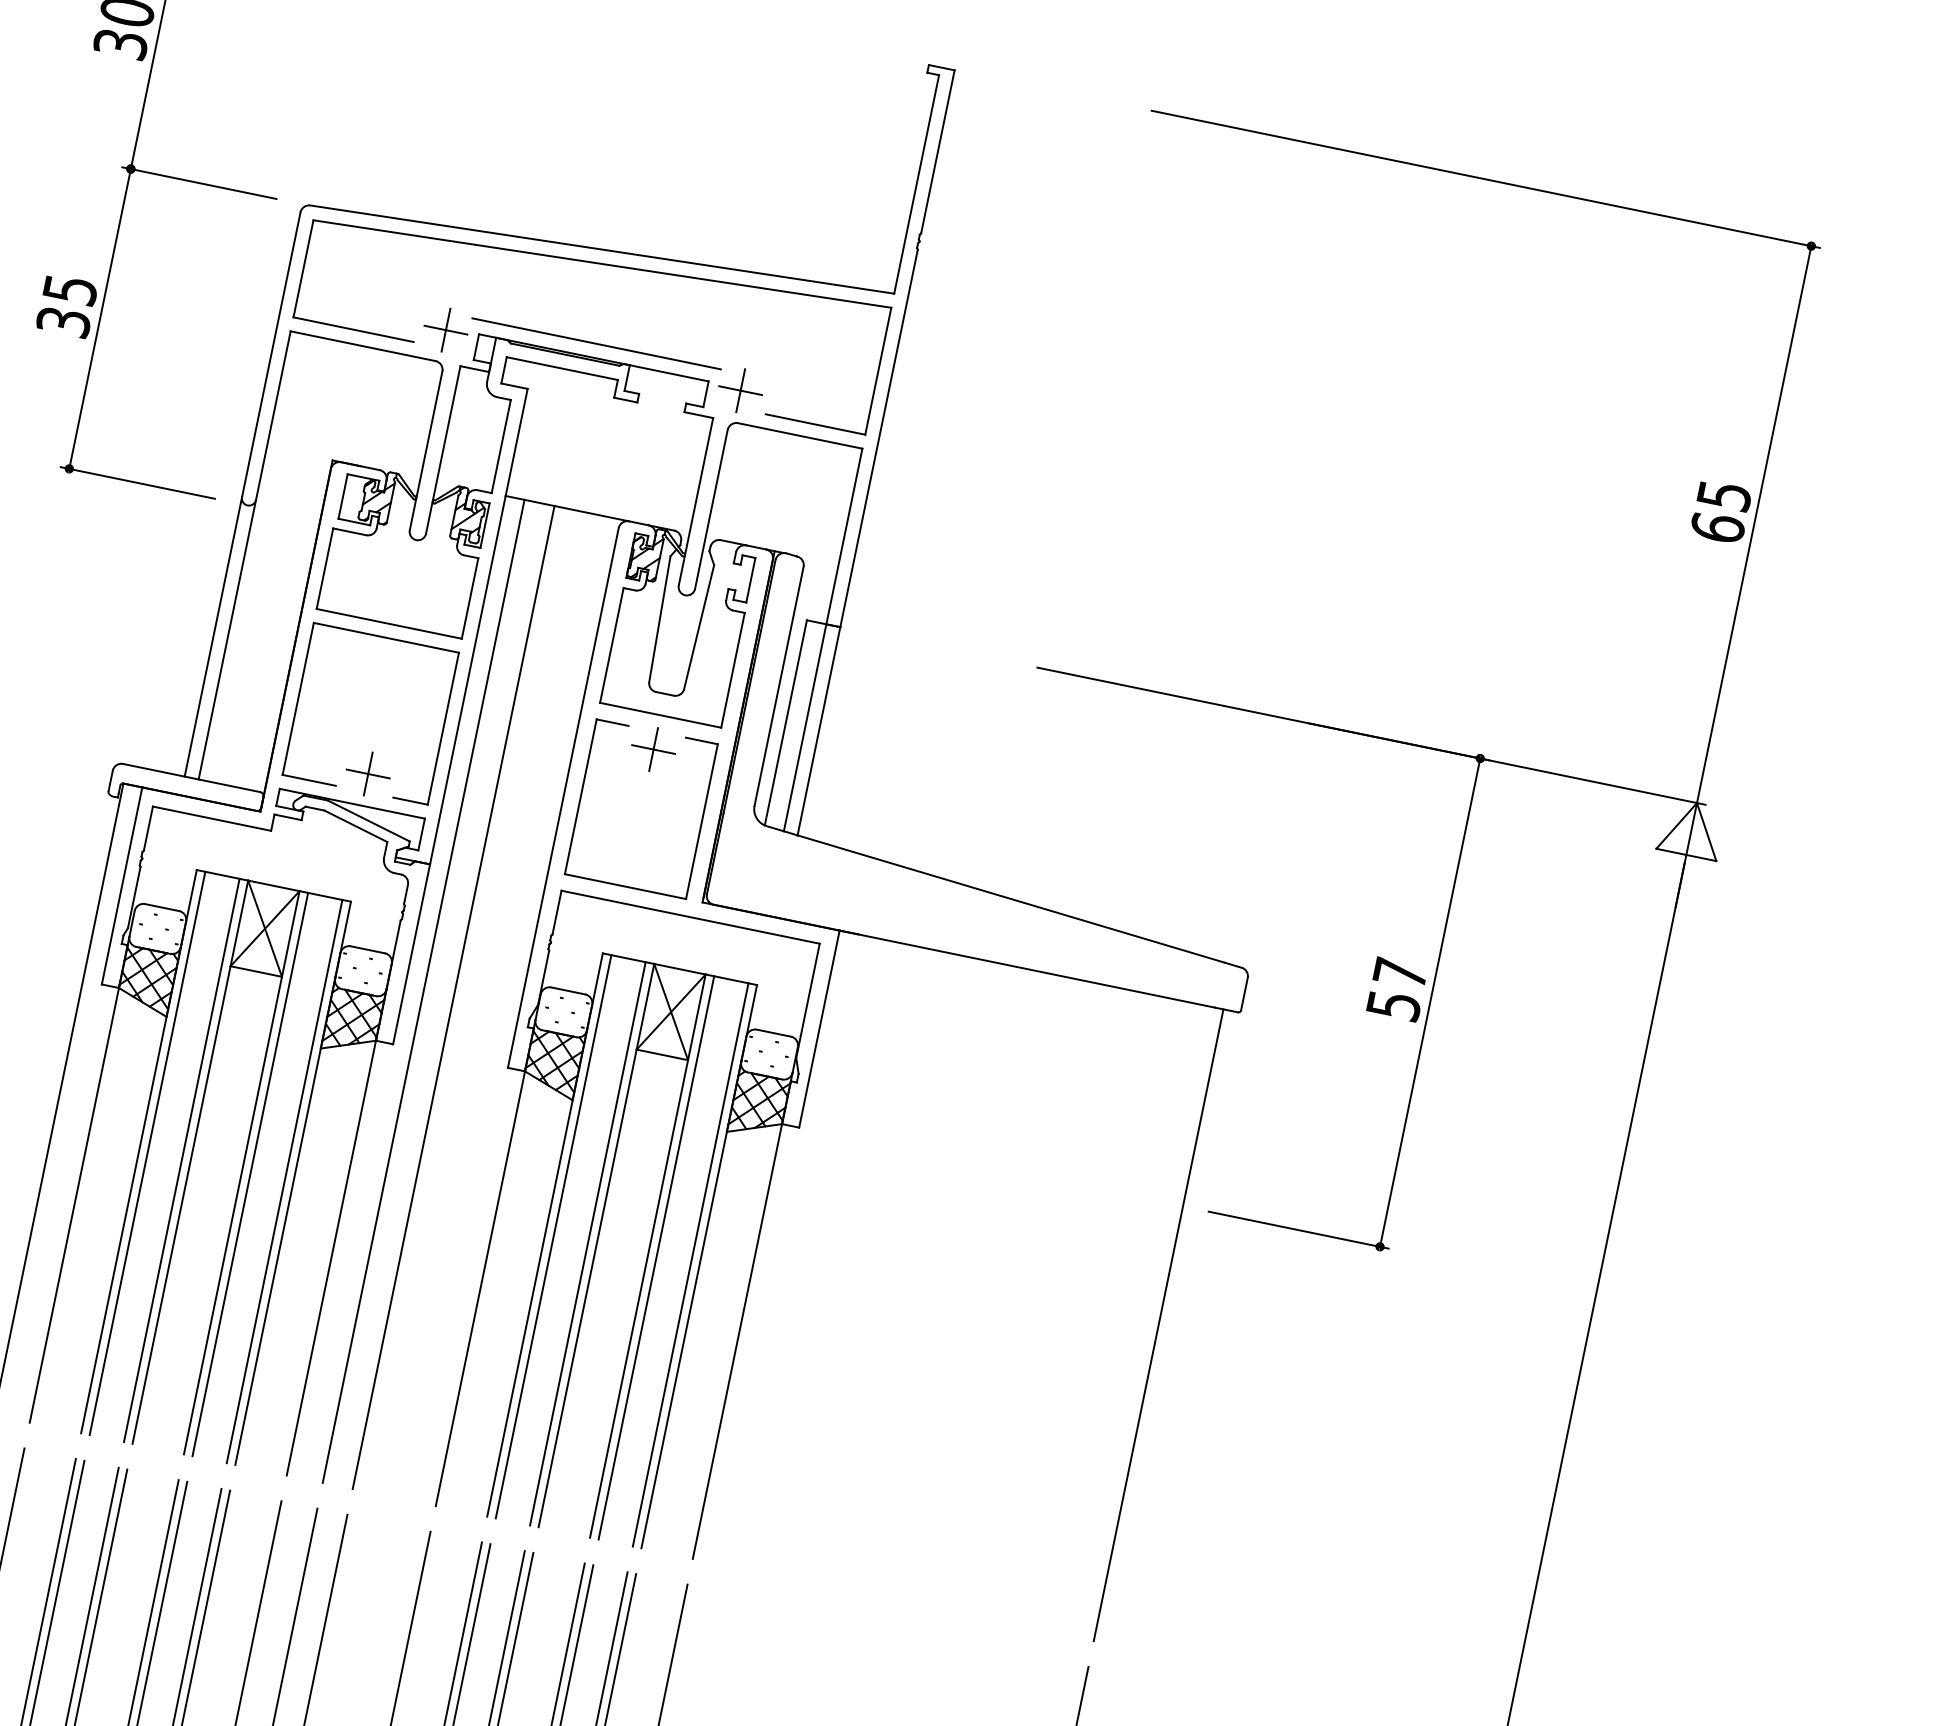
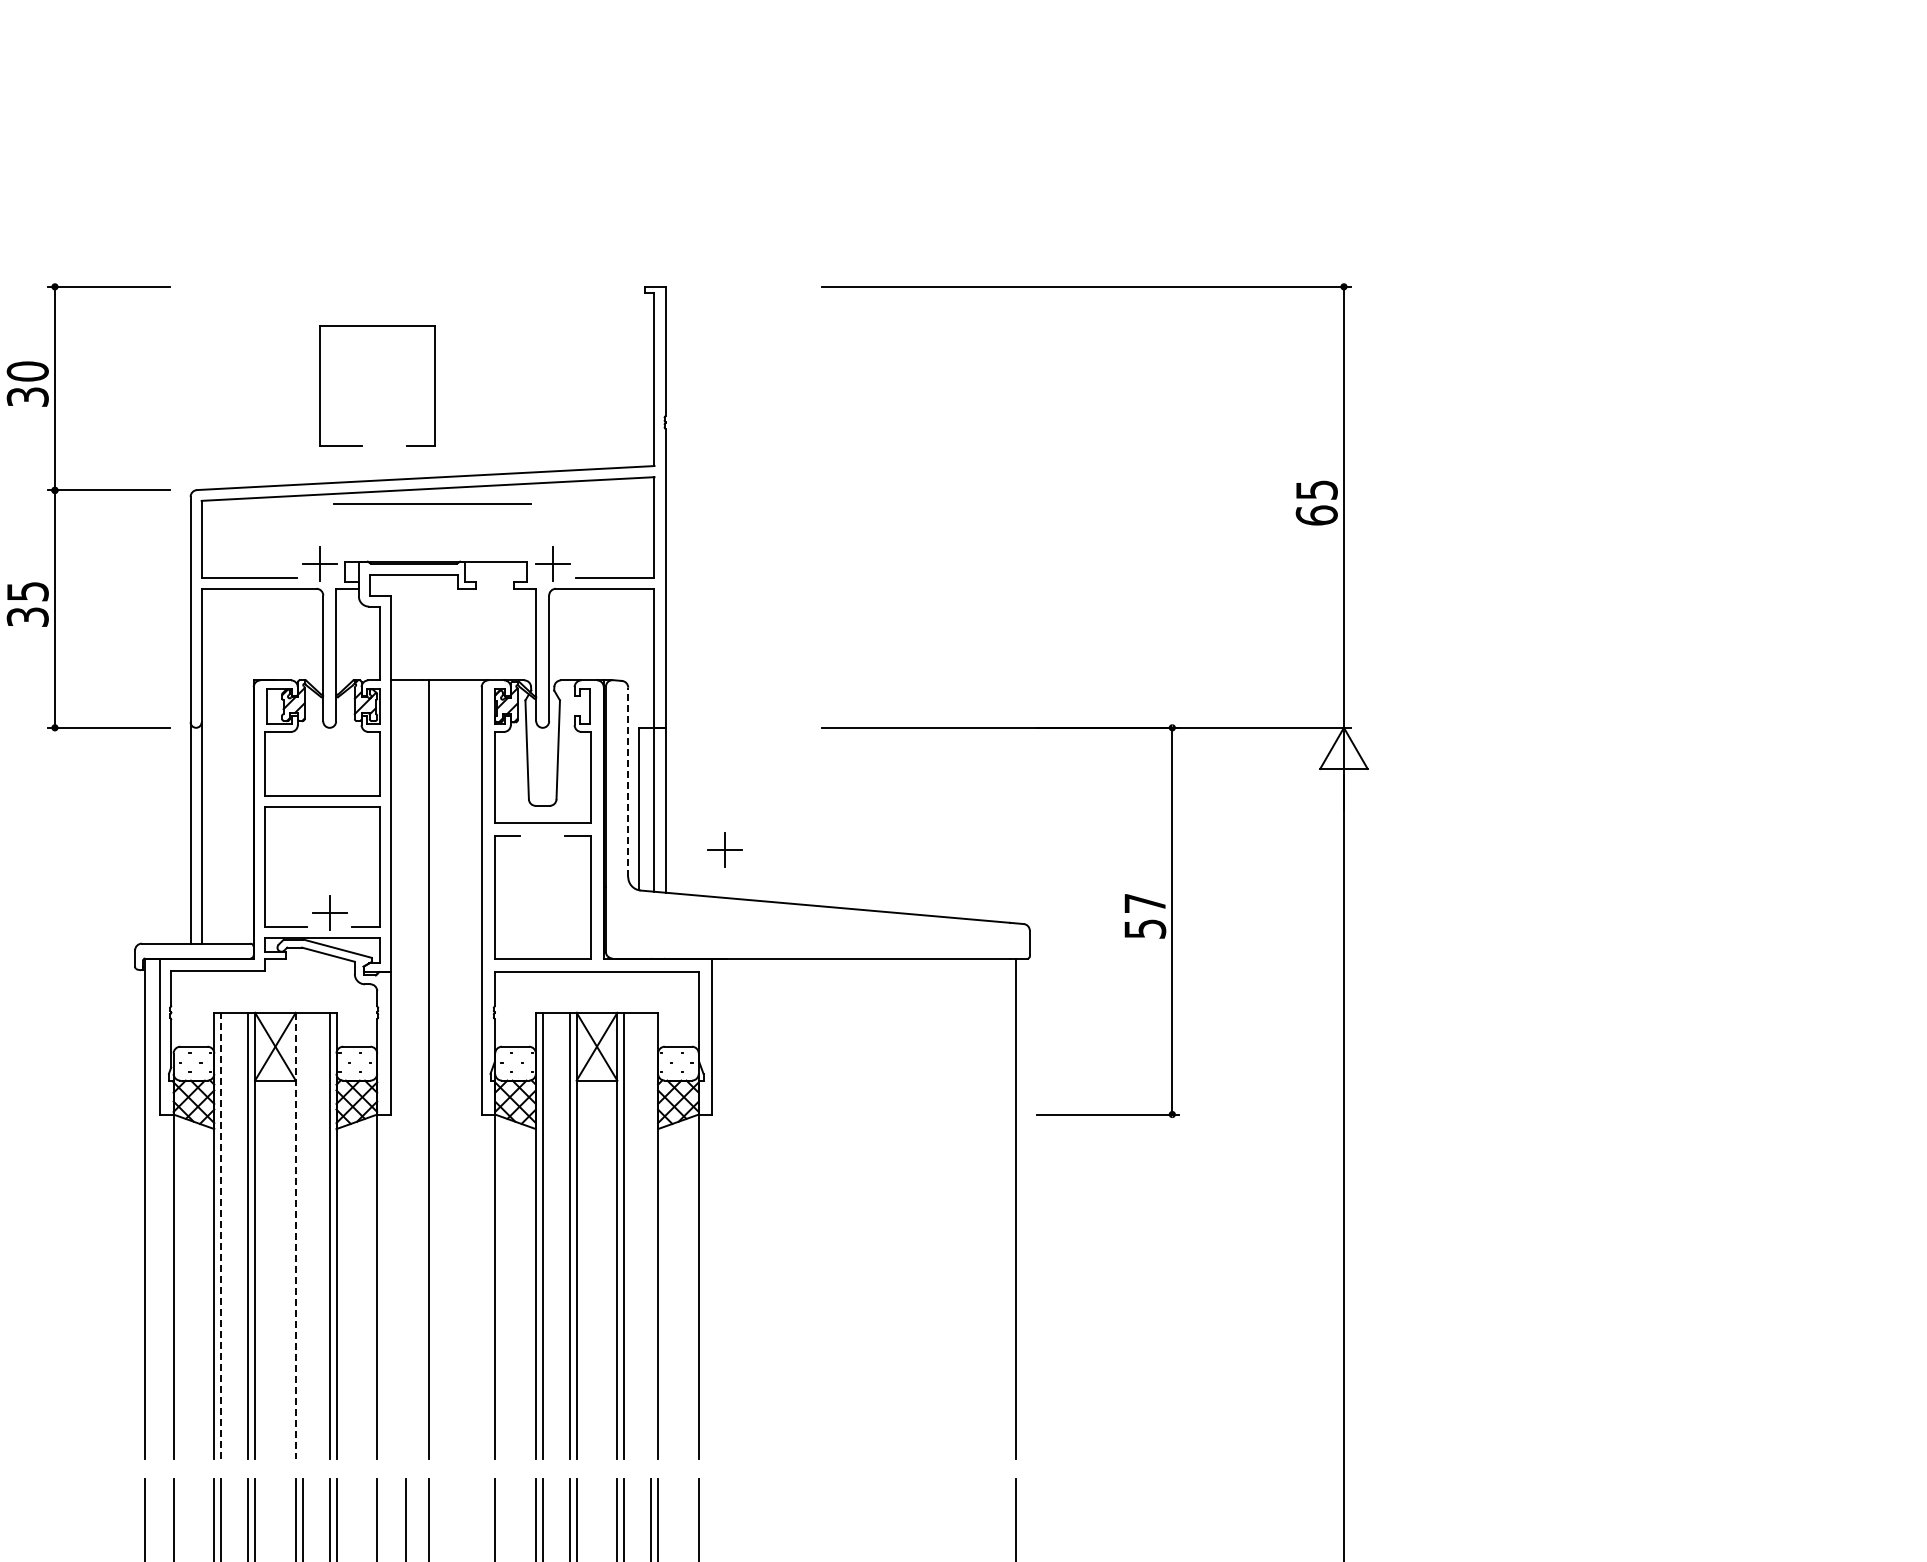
part: (493, 105) -> (320, 385), added
line: (597, 343) -> (432, 503), moved
line: (779, 686) -> (628, 782), solid -> dashed
part: (653, 748) -> (724, 849), moved
line: (423, 991) -> (405, 1069), removed
line: (148, 1153) -> (221, 1235), solid -> dashed
line: (241, 1173) -> (295, 1236), solid -> dashed
line: (250, 1174) -> (302, 1235), removed
line: (691, 1264) -> (651, 1235), removed

